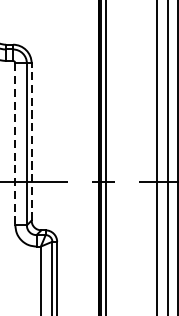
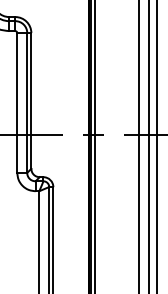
line: (31, 141) -> (31, 100), dashed -> solid
line: (15, 143) -> (17, 102), dashed -> solid

